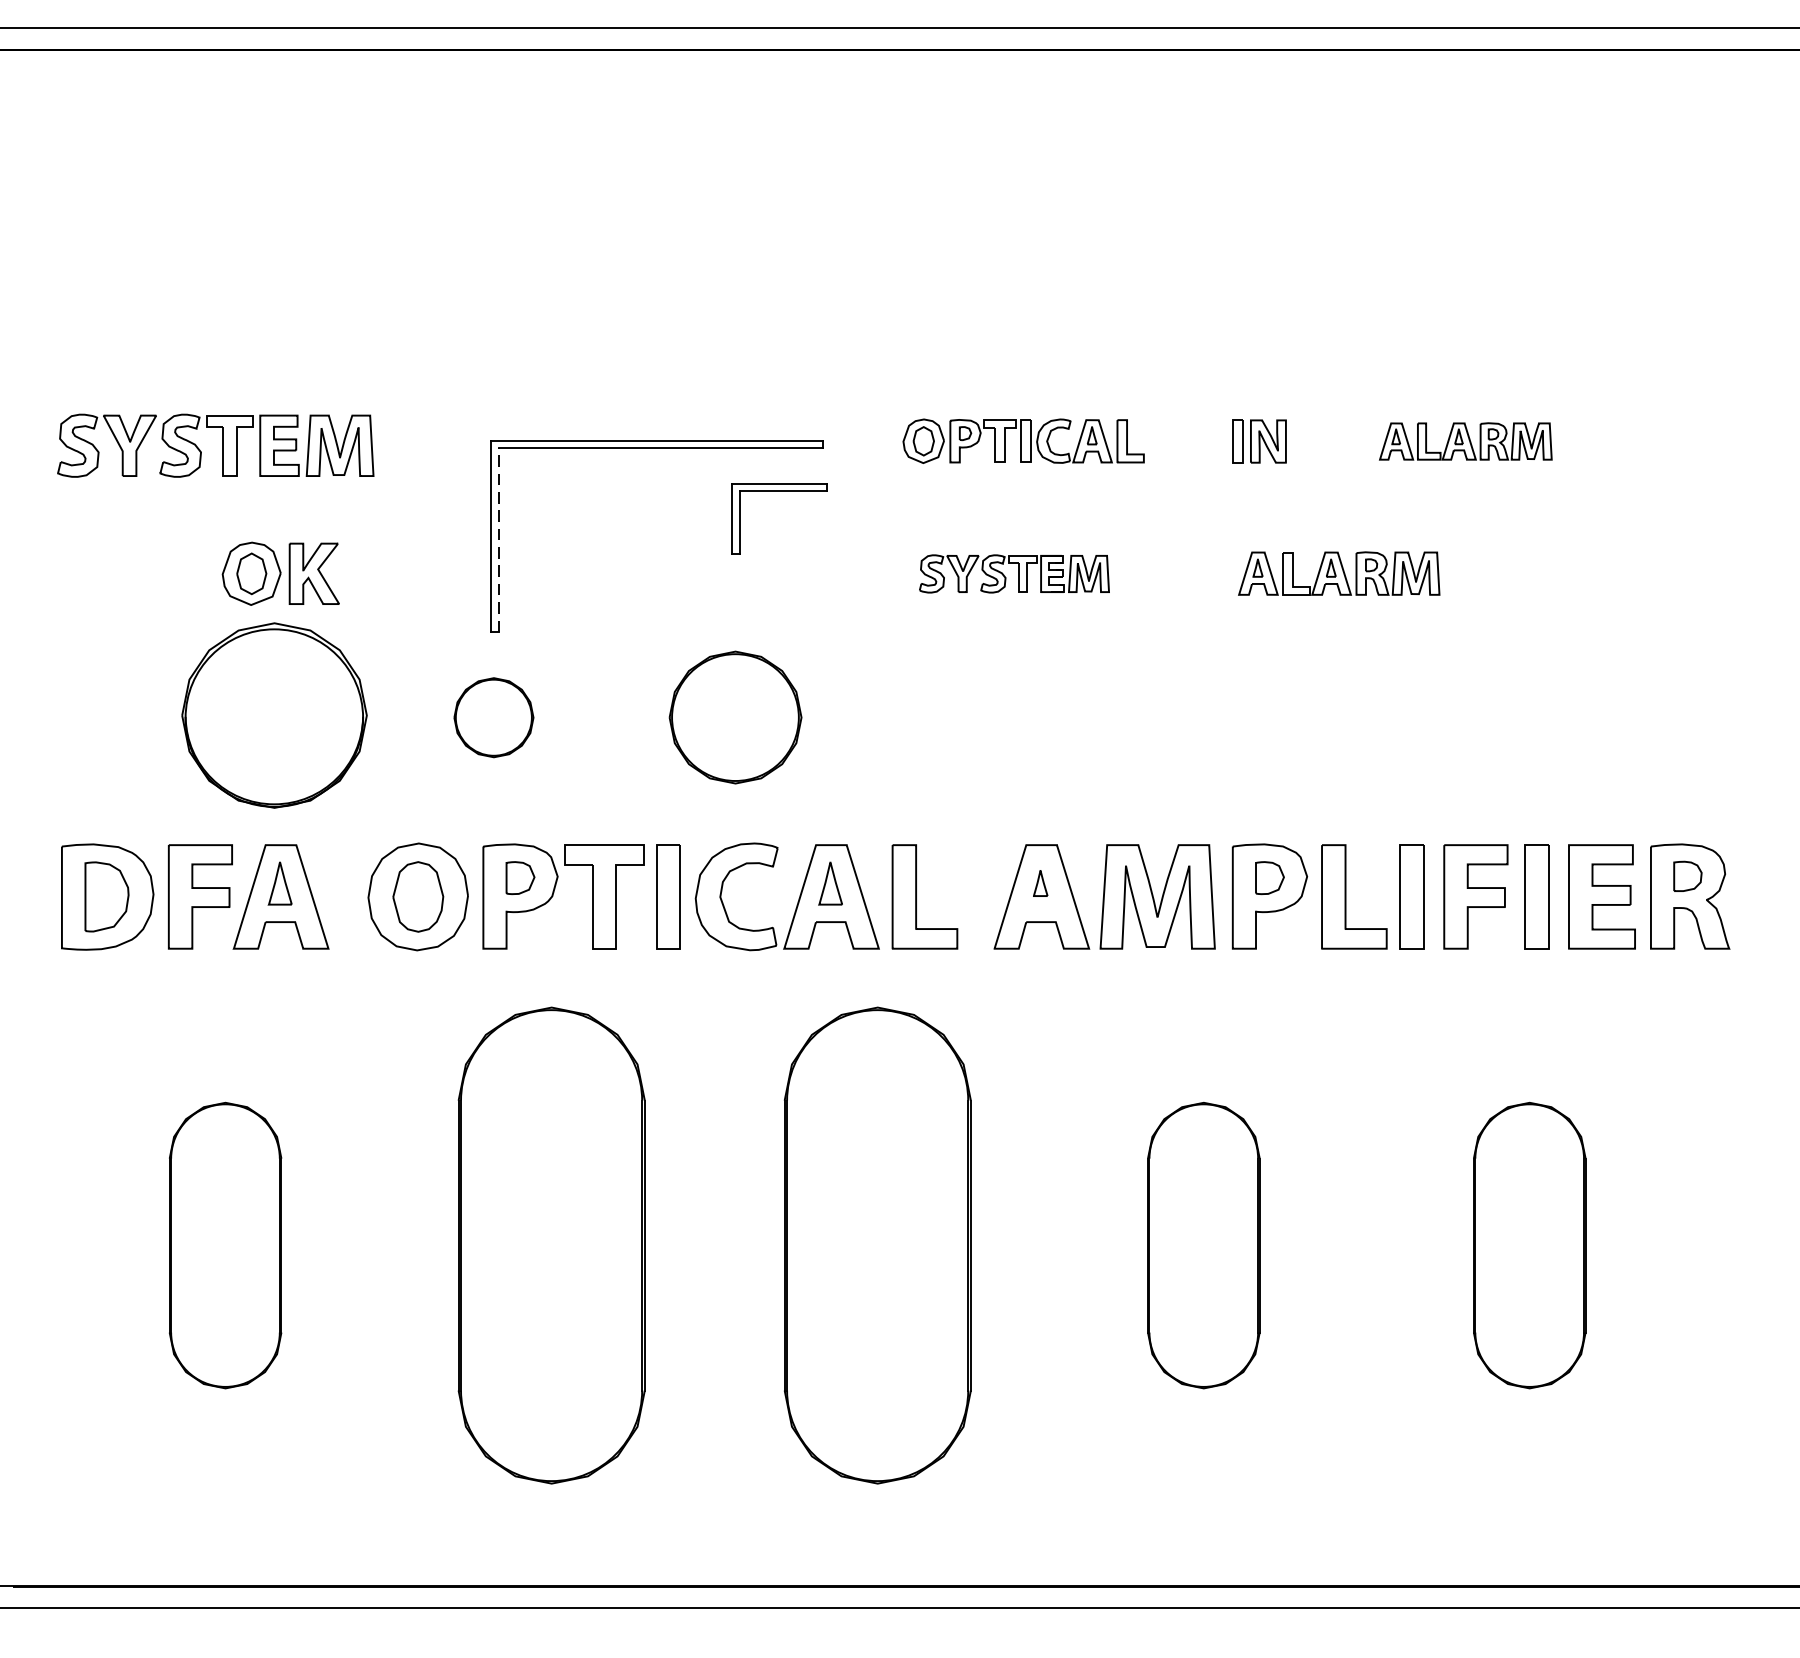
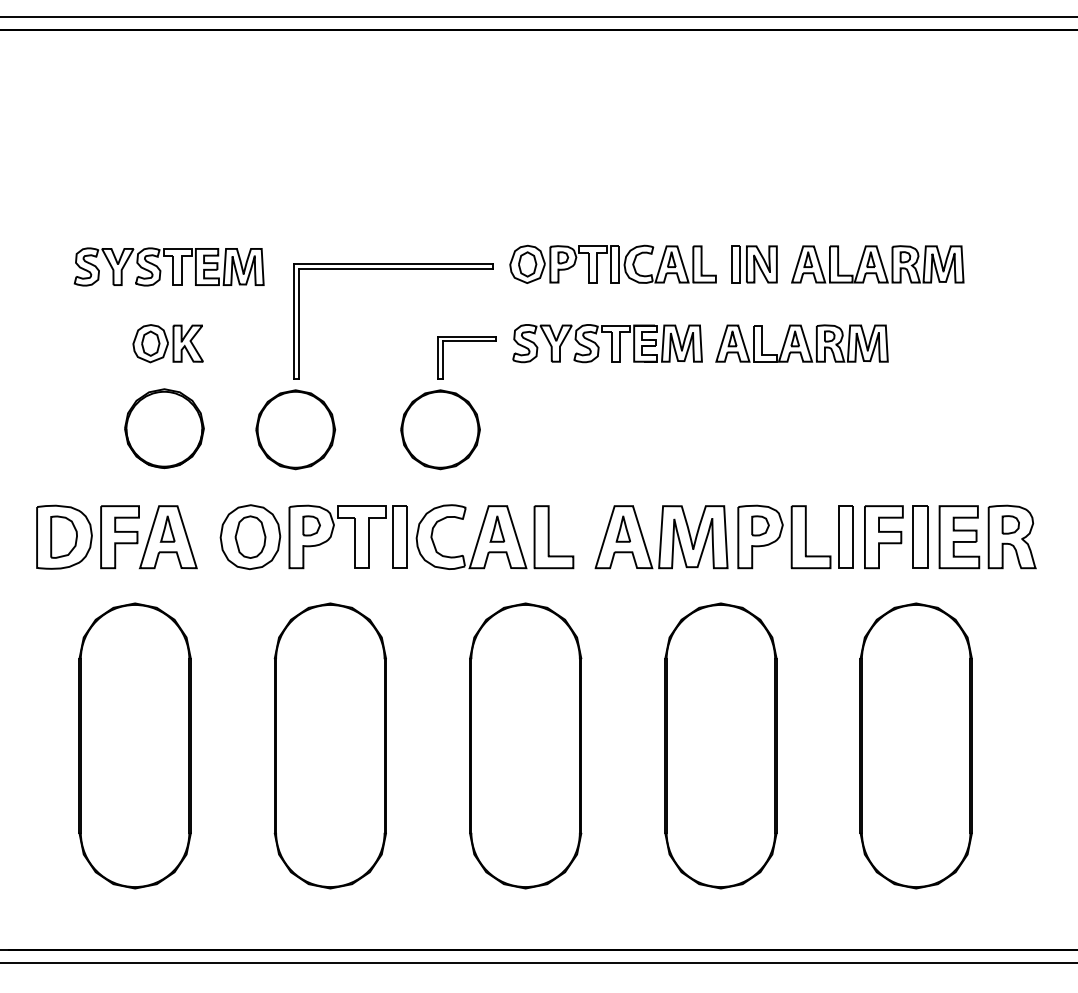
part: (1022, 439) -> (612, 263), size x1.43
part: (1259, 441) -> (754, 264), size x1.43
part: (1465, 441) -> (877, 264), size x1.67
part: (214, 444) -> (168, 266), moved
part: (778, 491) -> (466, 341), moved
line: (498, 540) -> (298, 323), dashed -> solid
part: (1014, 573) -> (607, 343), size x1.67
part: (1338, 573) -> (801, 343), size x1.43
part: (274, 715) -> (164, 428), size x0.71
part: (493, 717) -> (295, 429), size x1.67
part: (1039, 882) -> (622, 528), size x1.67
part: (224, 1244) -> (134, 745), size x1.67
part: (1203, 1244) -> (720, 745), size x1.67
part: (1528, 1244) -> (915, 745), size x1.67

